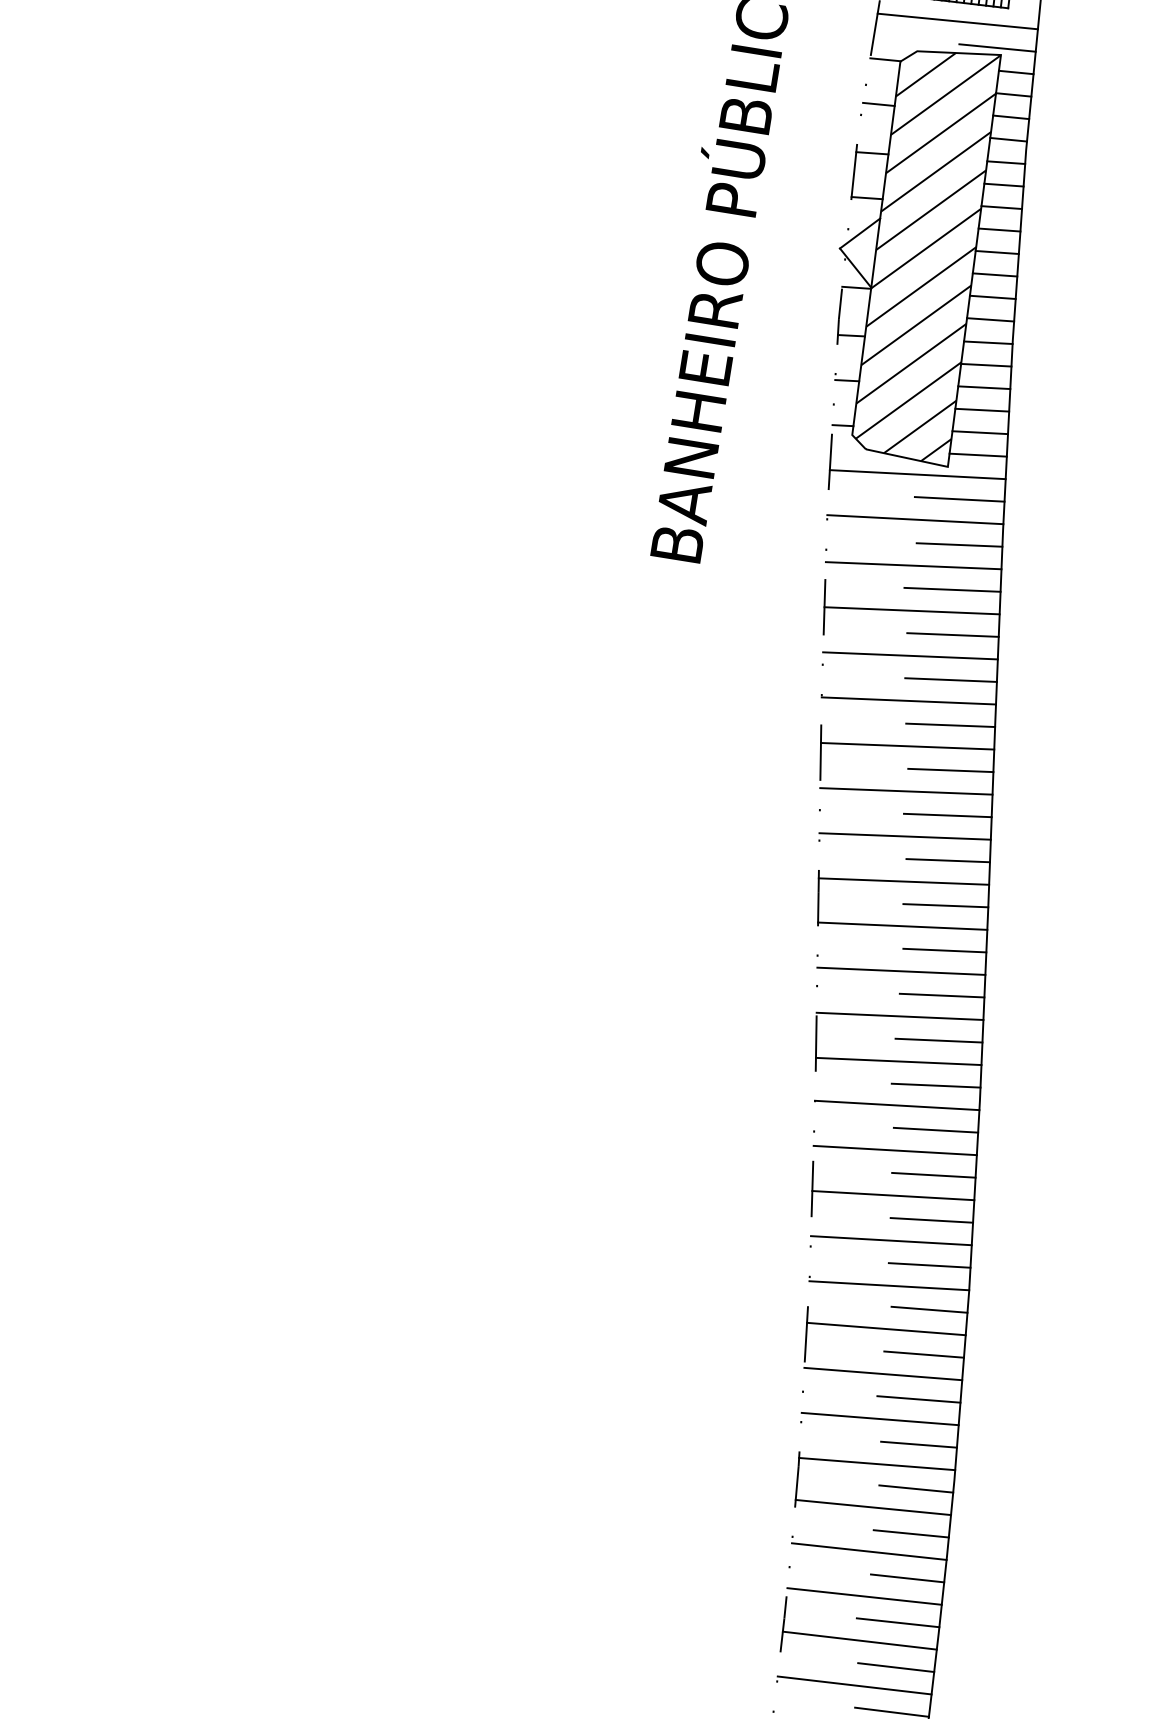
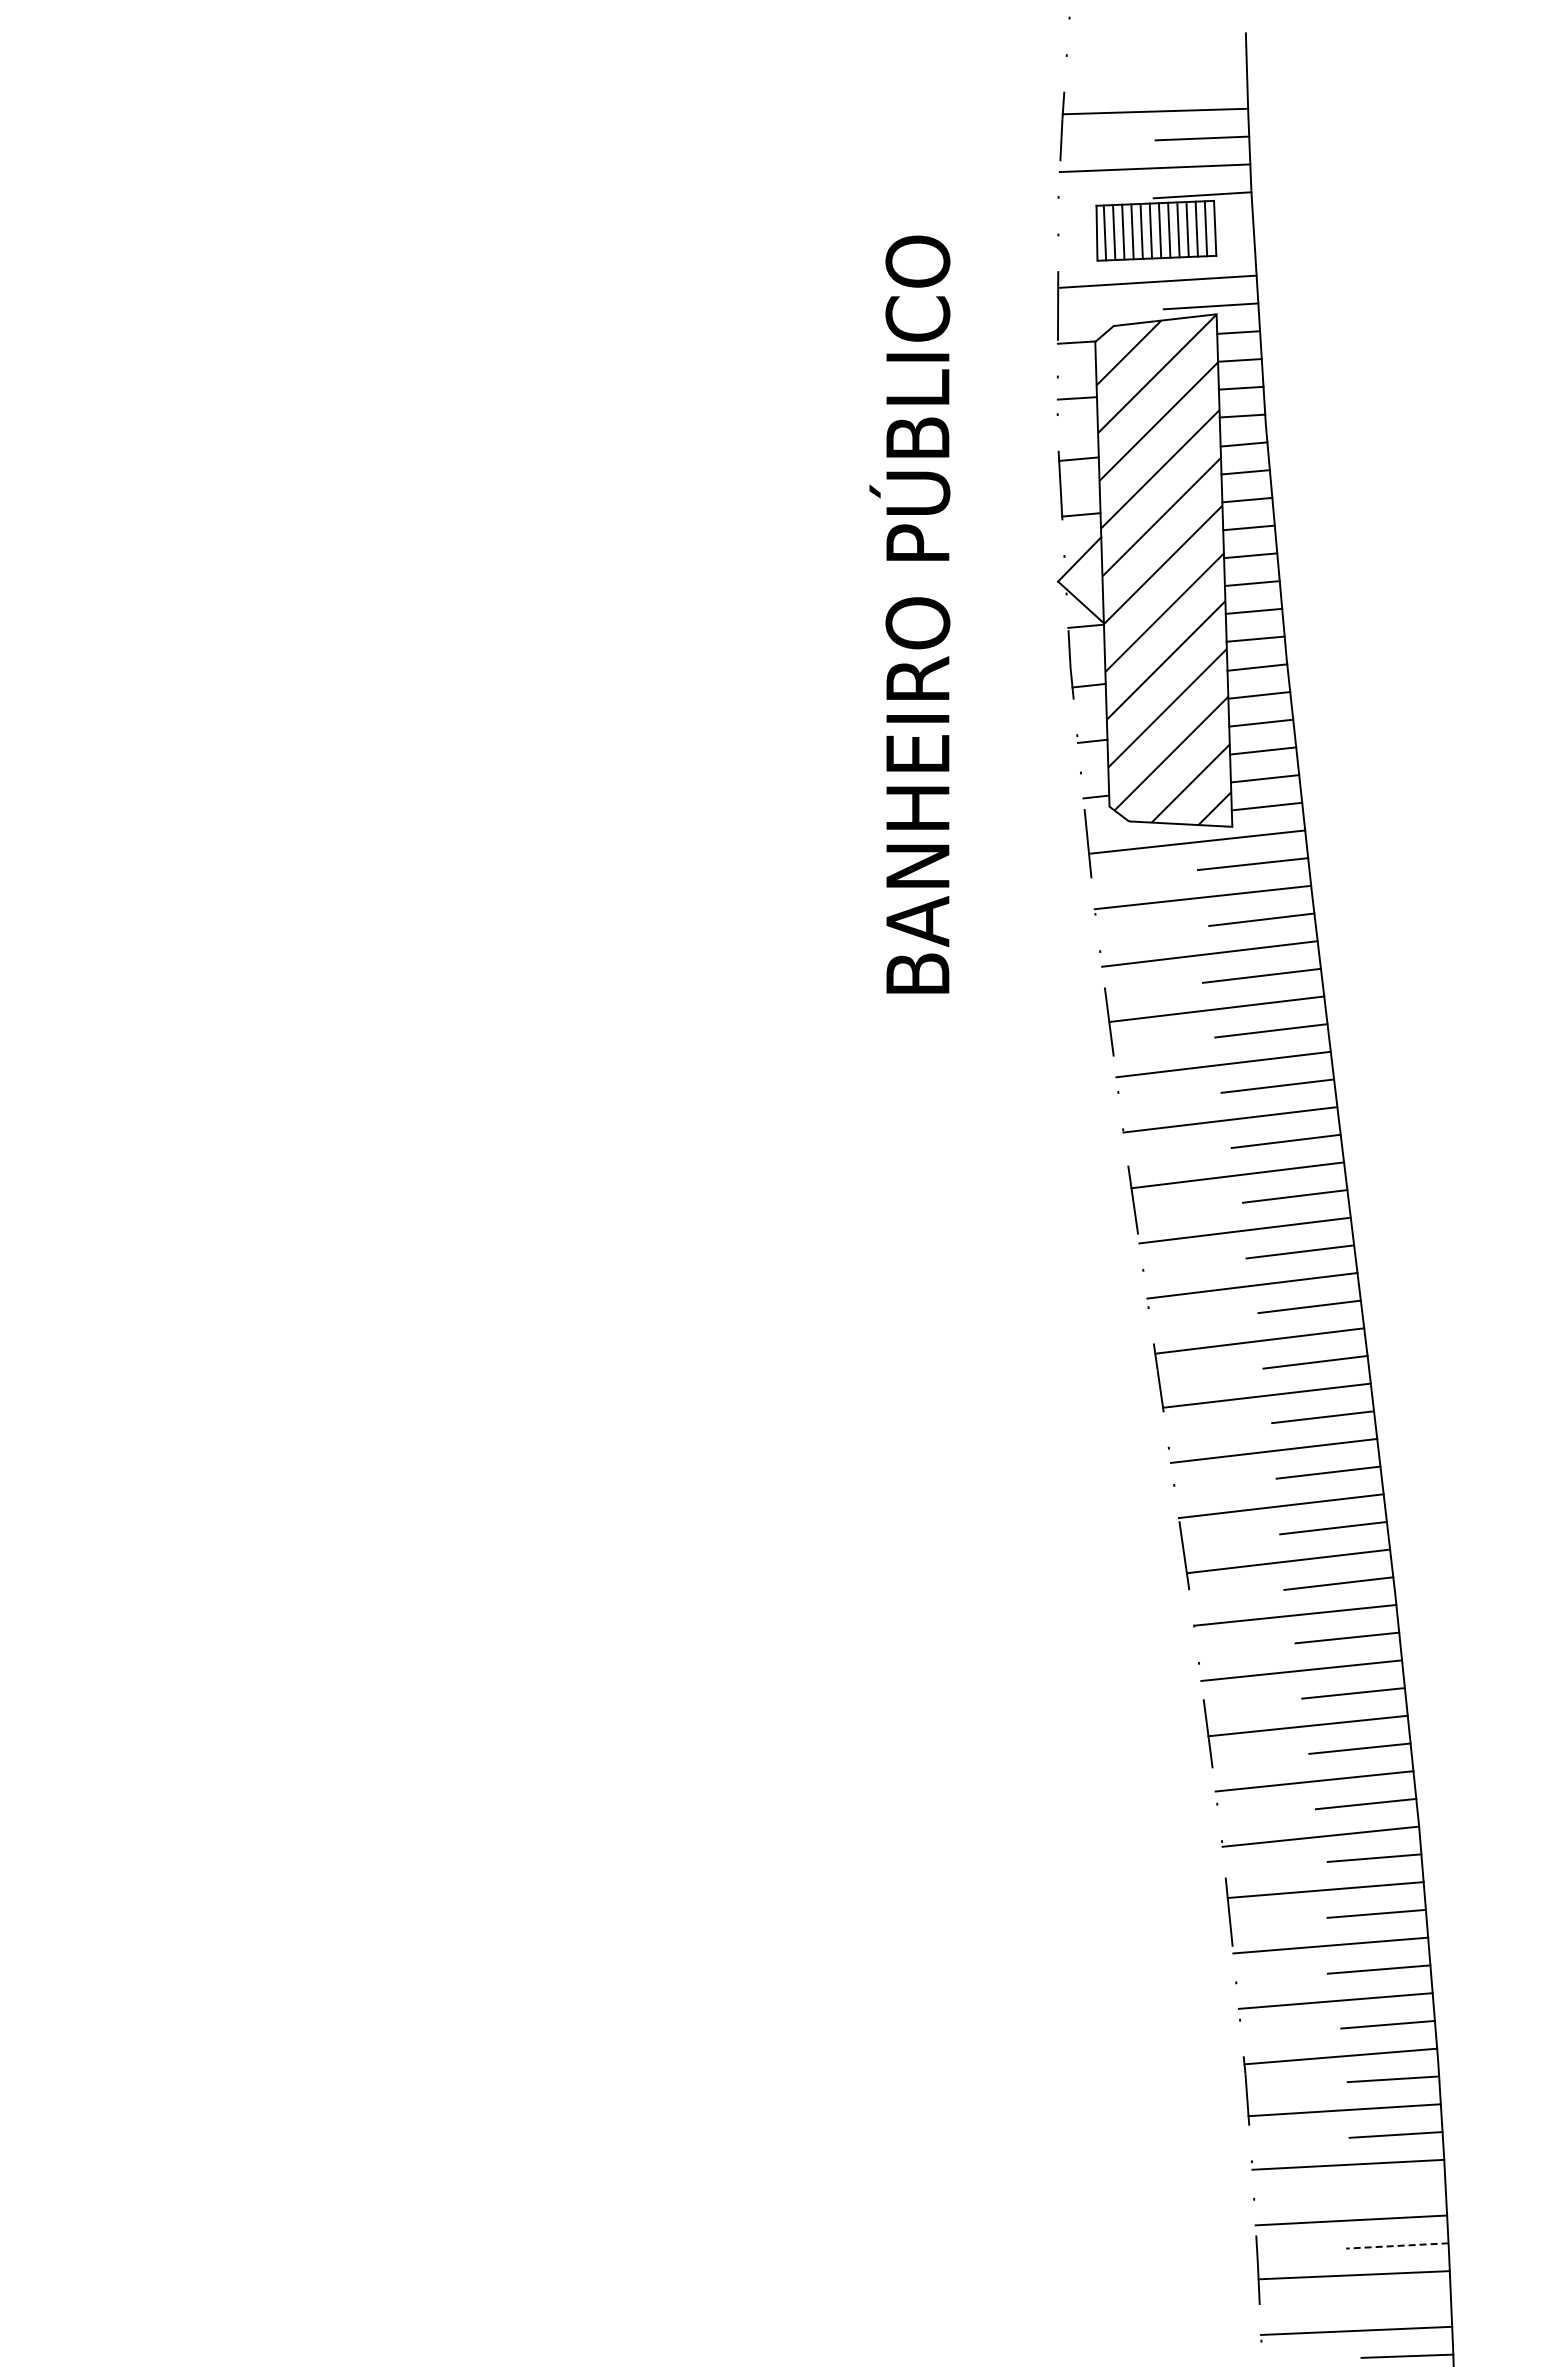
line: (907, 1577) -> (1399, 2189), removed
line: (897, 1622) -> (1396, 2245), solid -> dashed
line: (896, 1667) -> (1403, 2300), removed

